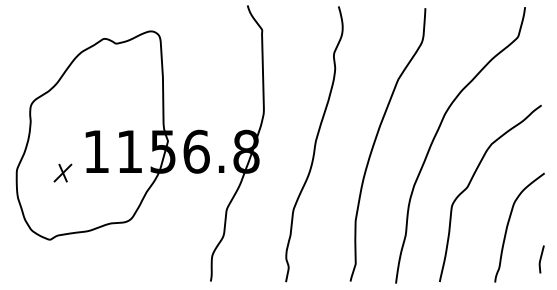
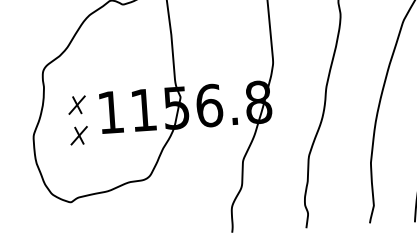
part: (62, 141) -> (76, 104), added

